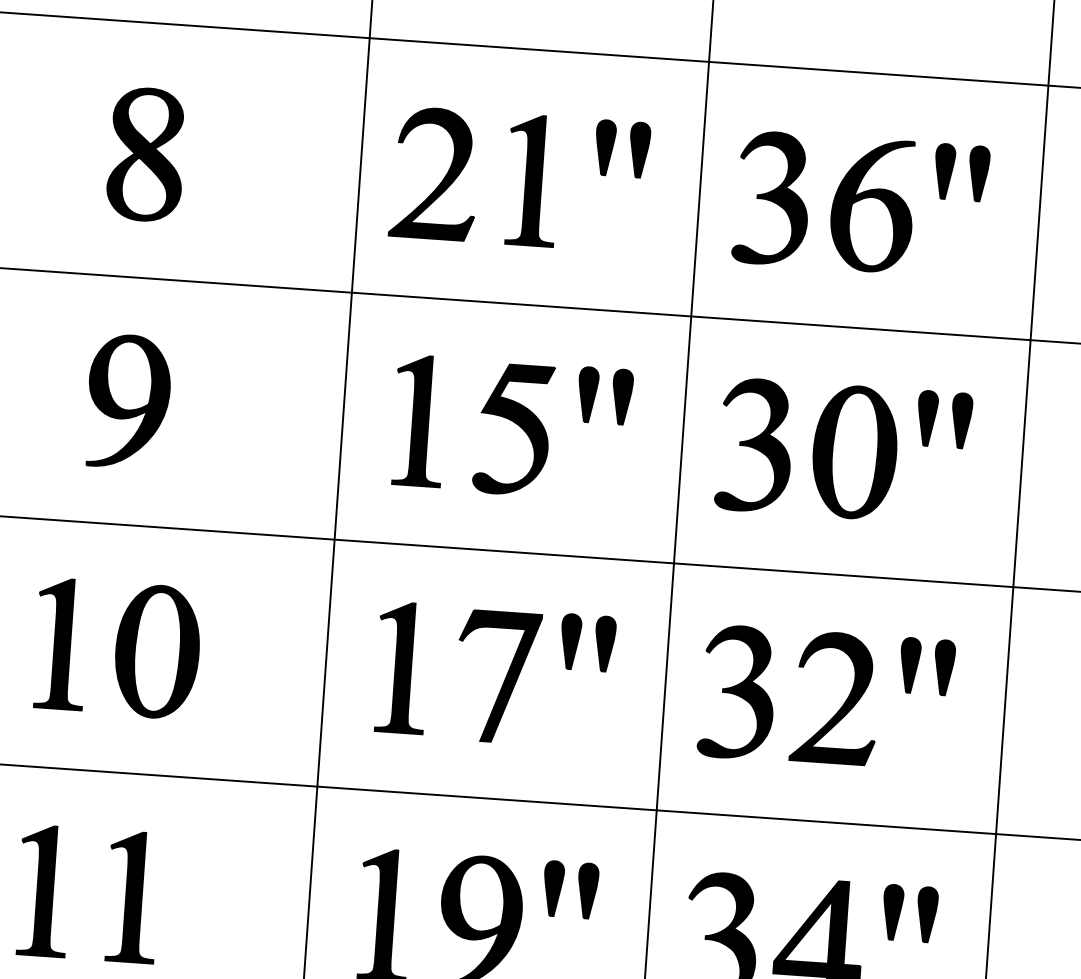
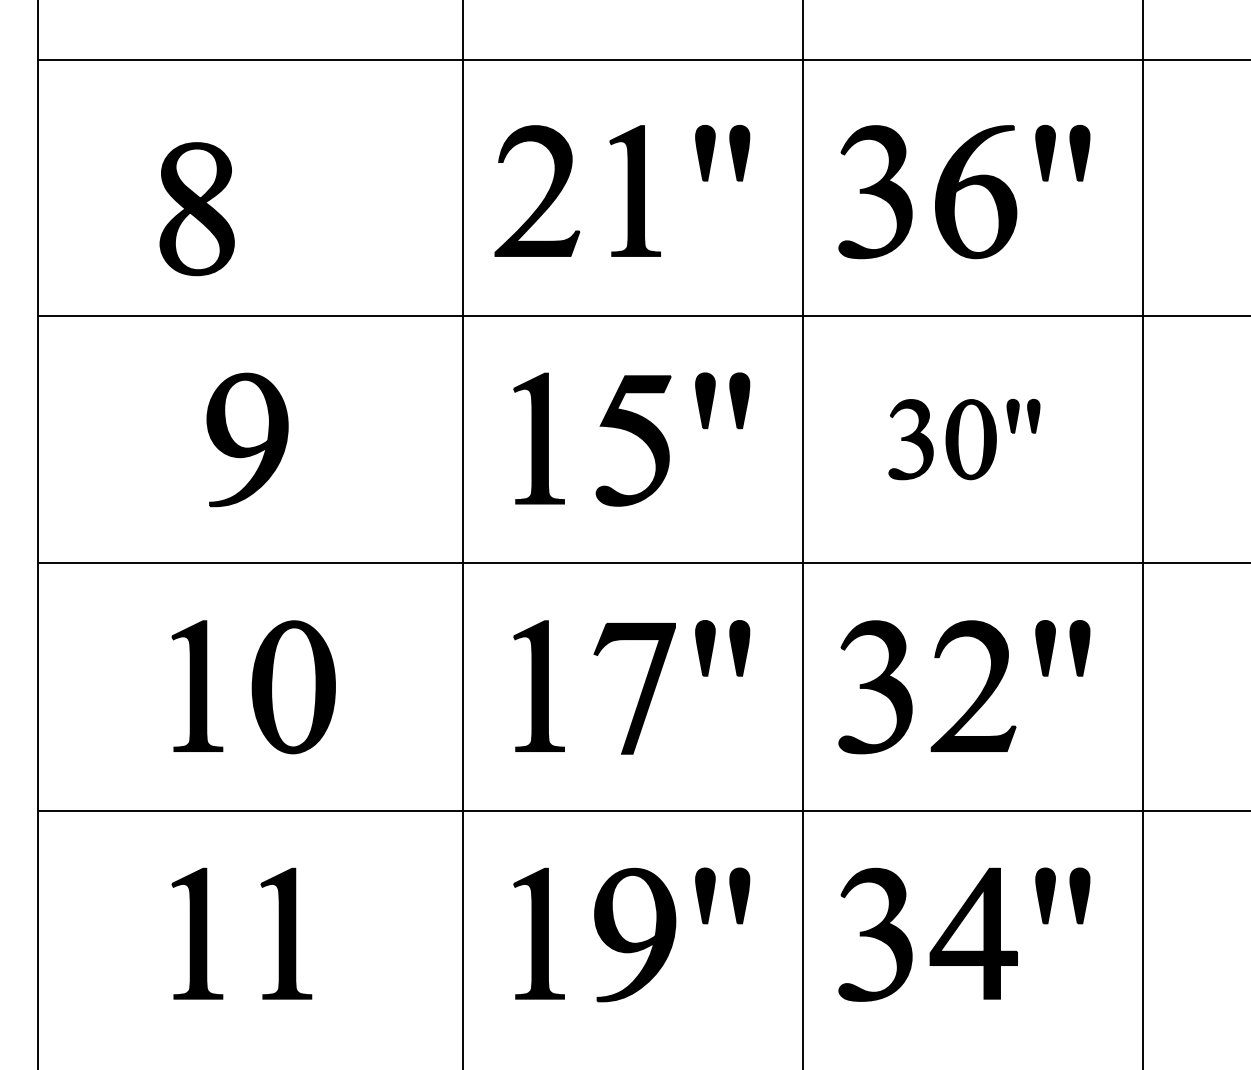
part: (145, 154) -> (196, 209), moved
part: (843, 451) -> (964, 439), size x0.6

